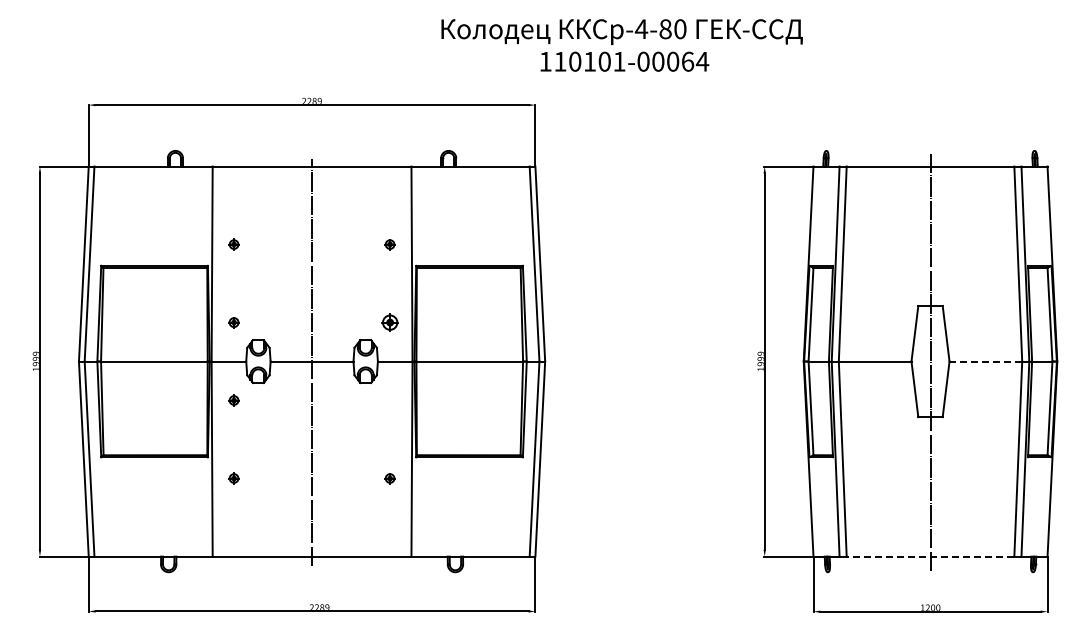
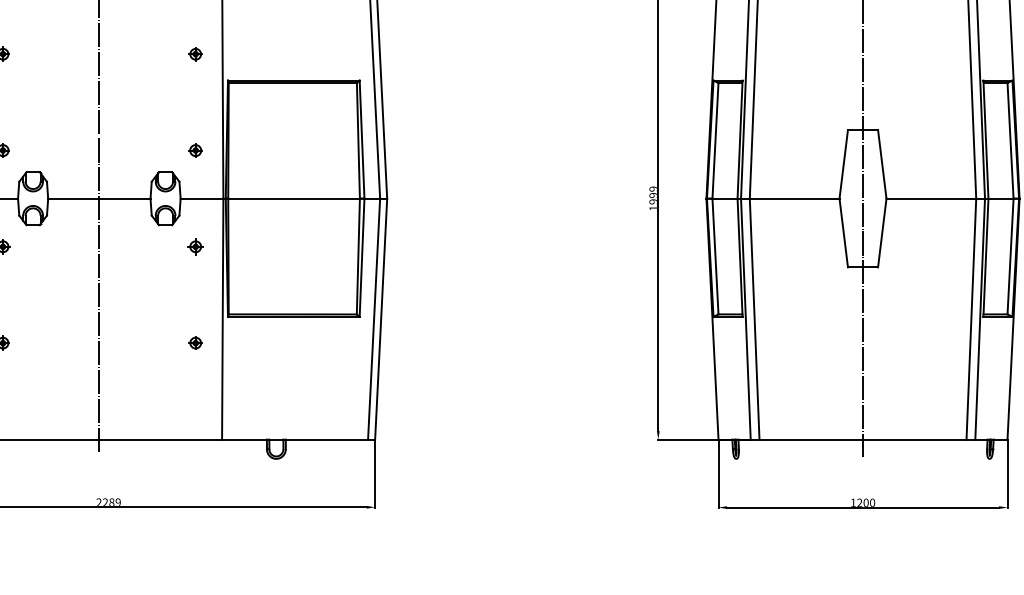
part: (389, 322) -> (194, 150), size x0.62
line: (985, 361) -> (930, 198), dashed -> solid
part: (389, 400) -> (194, 246), added
line: (930, 556) -> (862, 439), dashed -> solid

